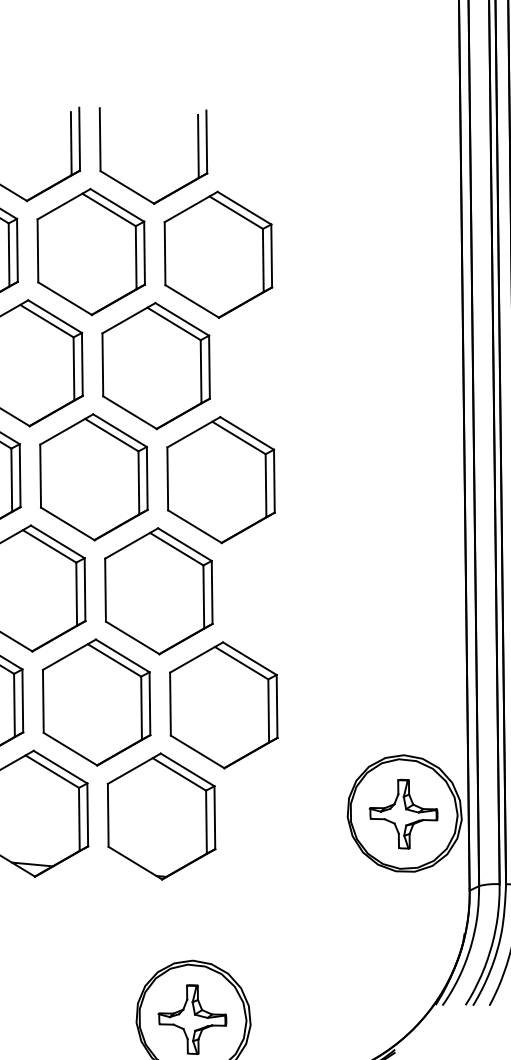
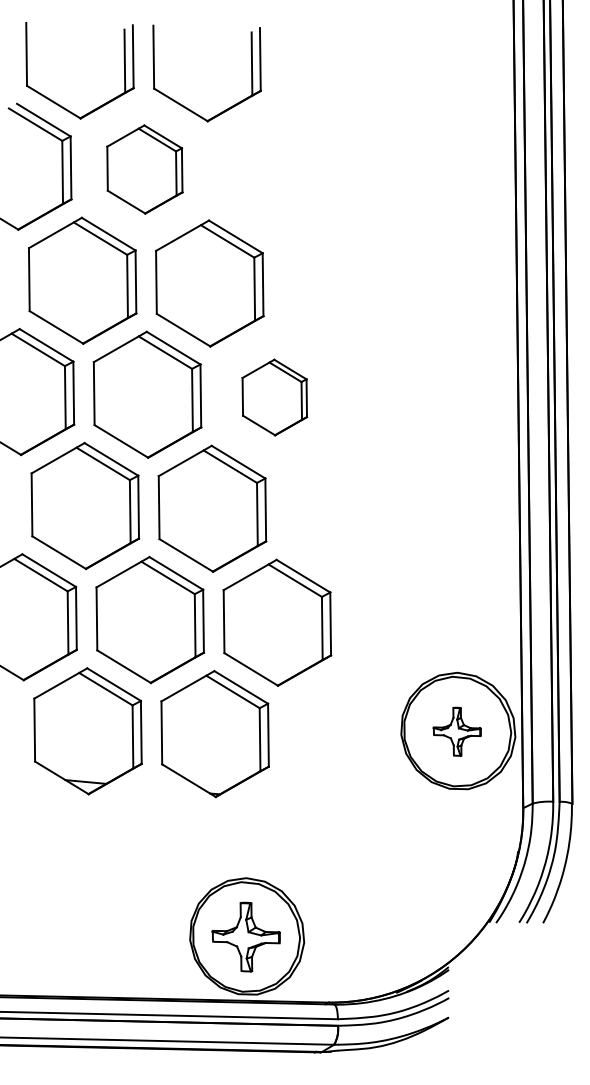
part: (90, 251) -> (144, 169), size x0.7
part: (217, 254) -> (271, 172), removed
part: (220, 479) -> (274, 397), size x0.6
part: (402, 813) -> (456, 731), size x0.7

